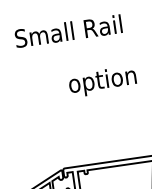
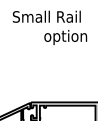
text: (102, 81) -> (65, 37), moved

